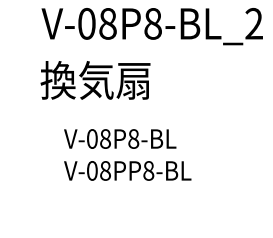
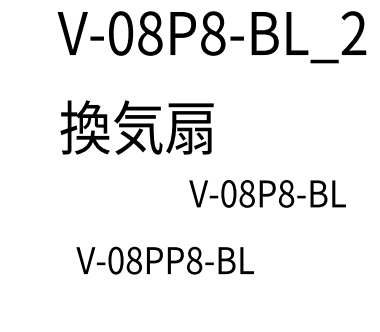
text: (95, 80) -> (137, 127), moved
text: (120, 138) -> (268, 193), moved
text: (127, 170) -> (164, 260), moved

